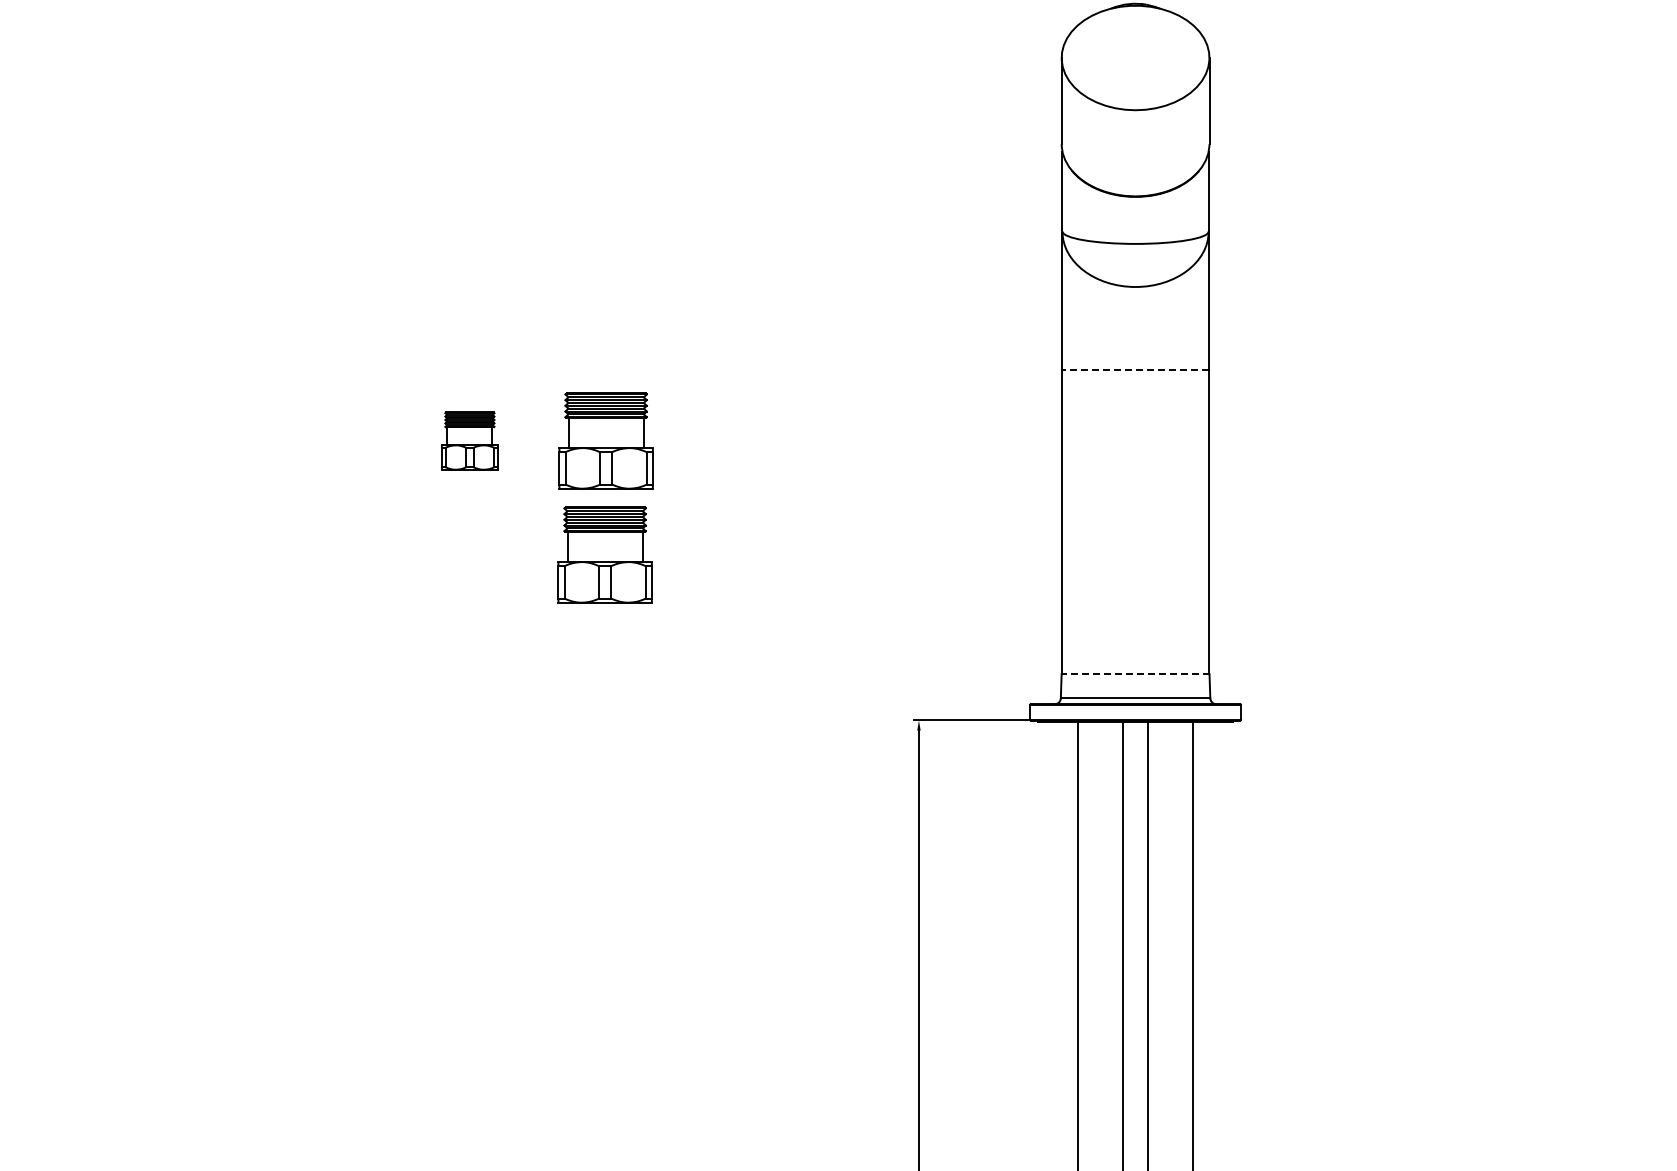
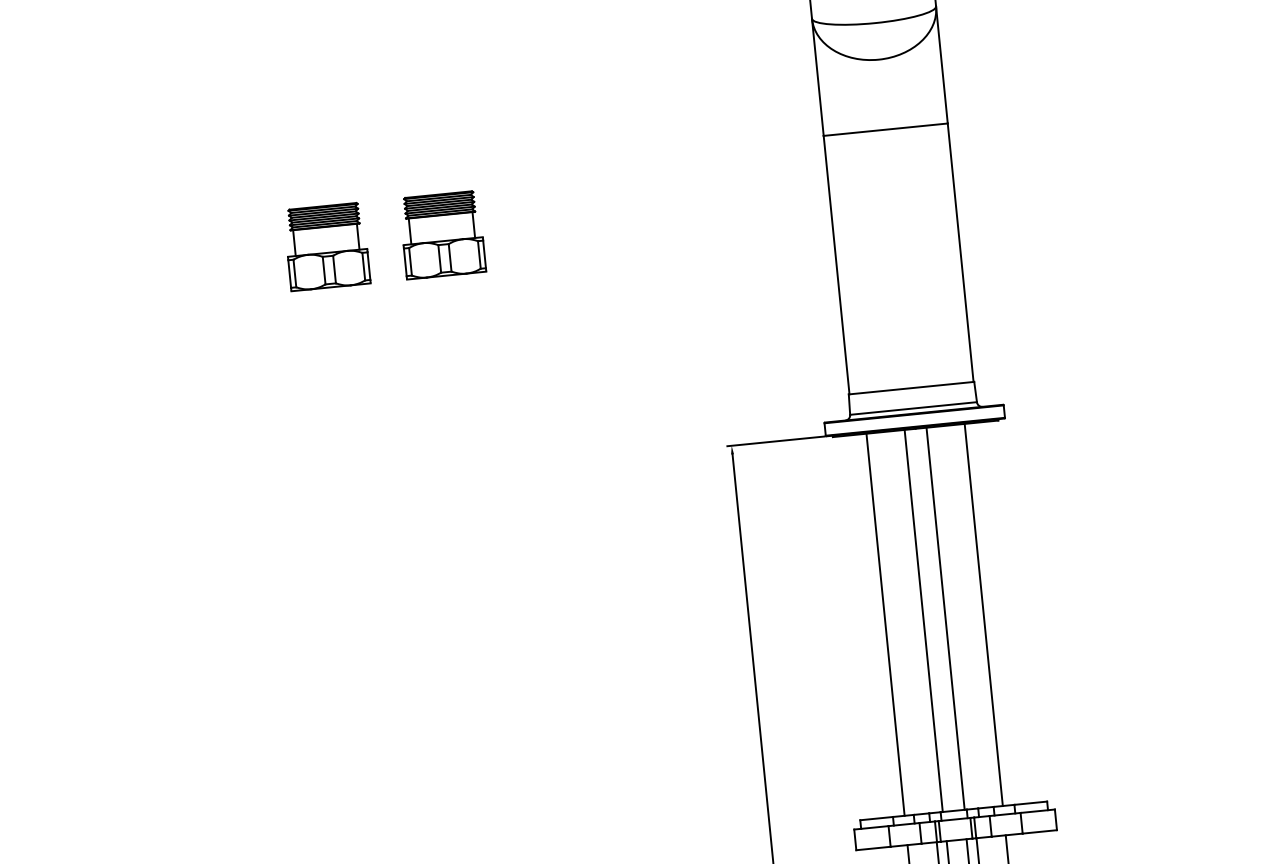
line: (1135, 369) -> (885, 129), dashed -> solid
part: (469, 440) -> (326, 246), size x1.67
part: (604, 554) -> (450, 331), removed
line: (1135, 674) -> (911, 388), dashed -> solid

